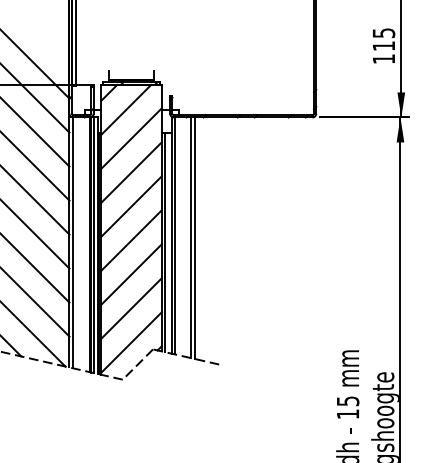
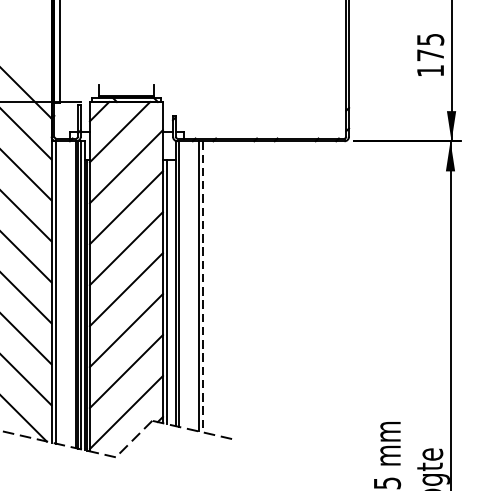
text: (383, 45) -> (430, 54), 115 -> 175
line: (195, 238) -> (203, 287), solid -> dashed

